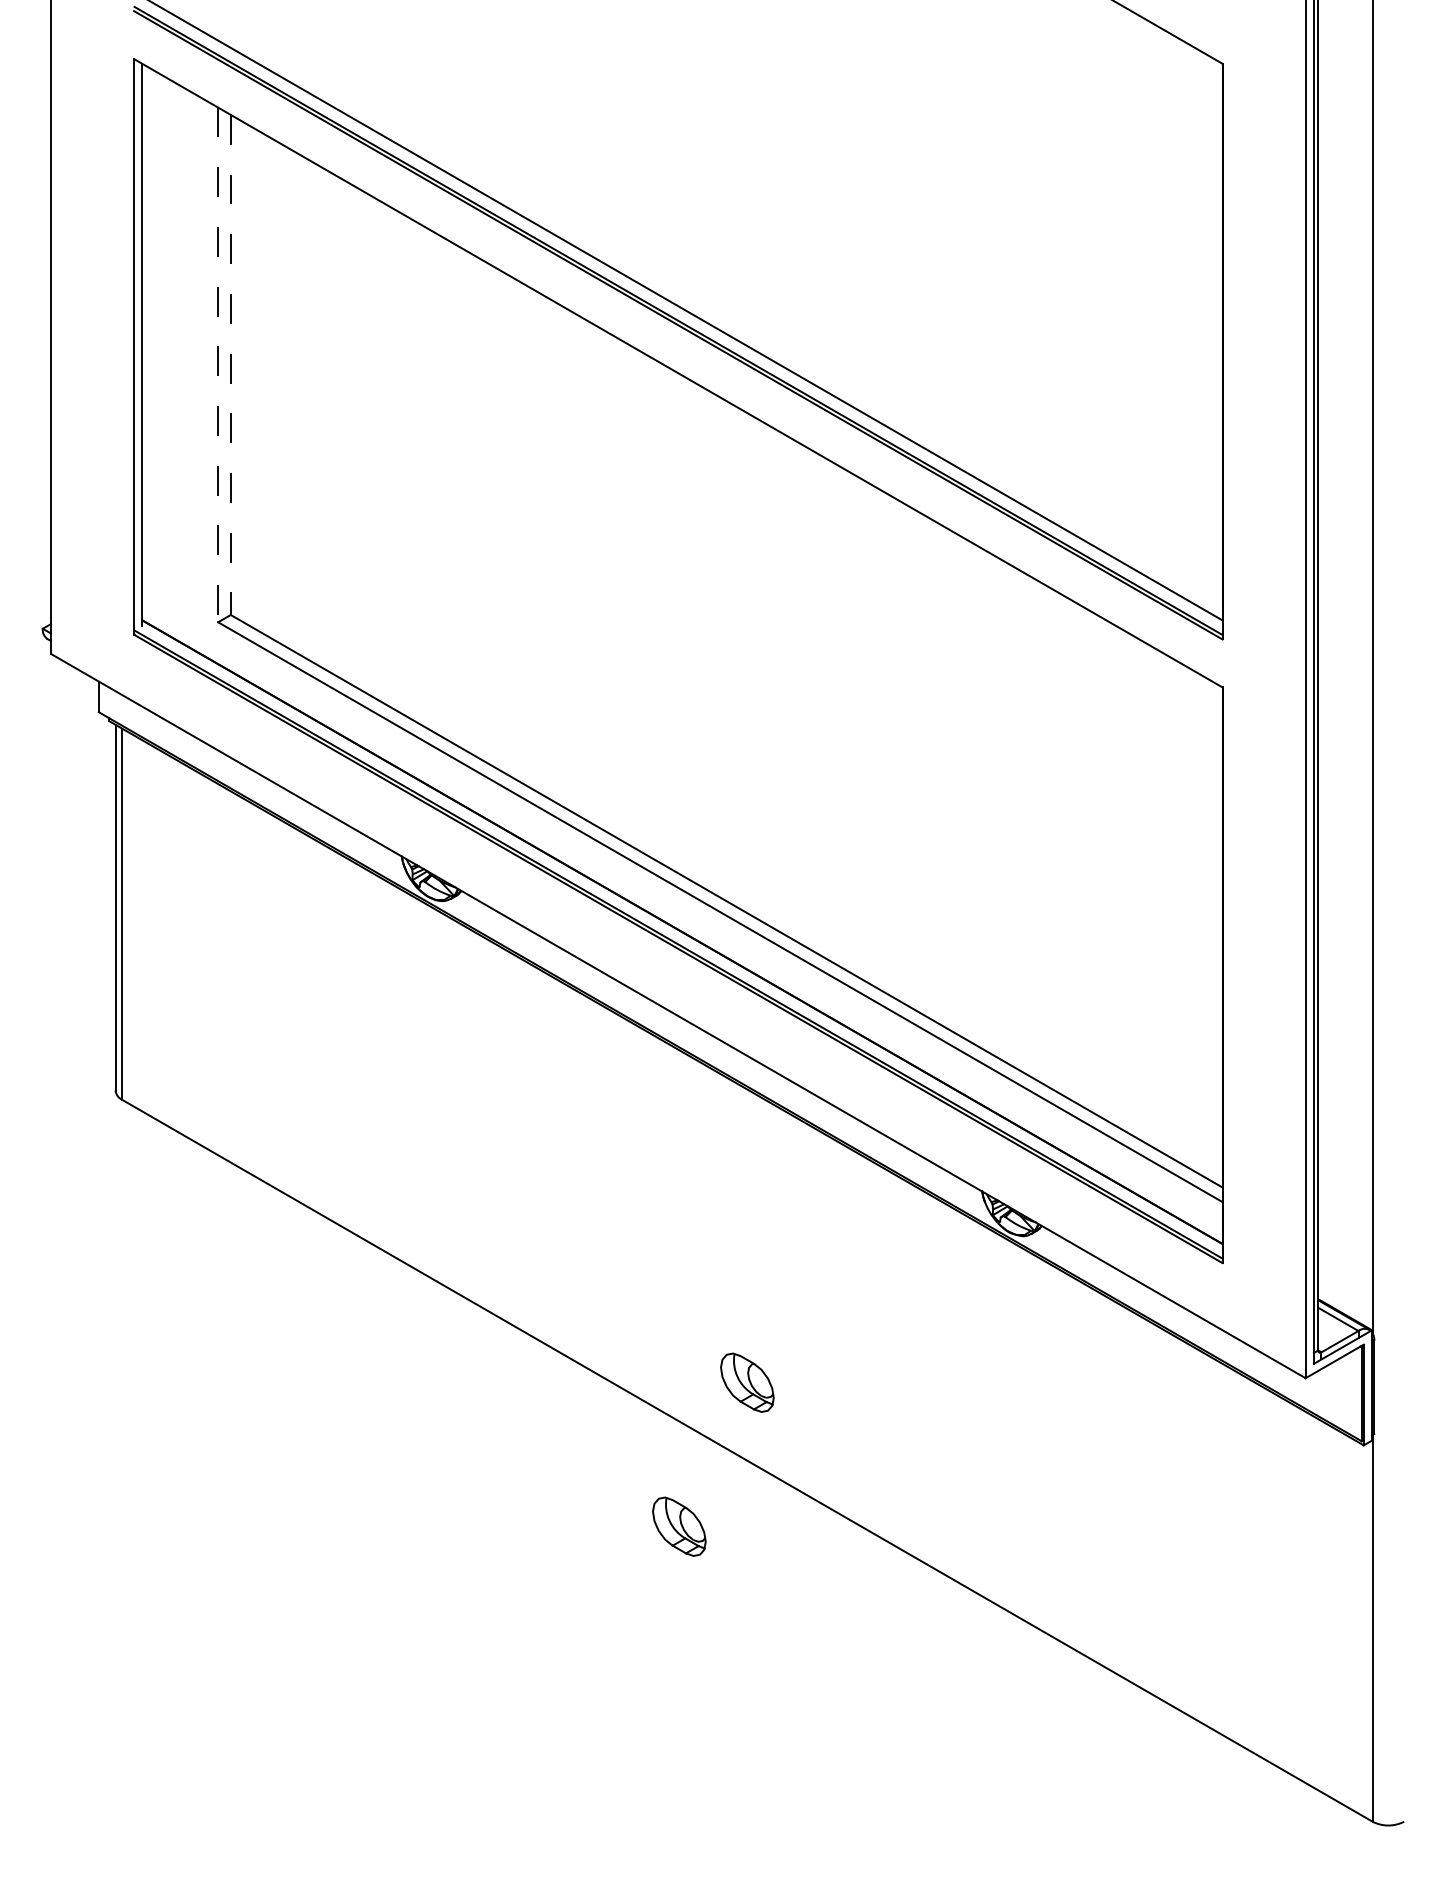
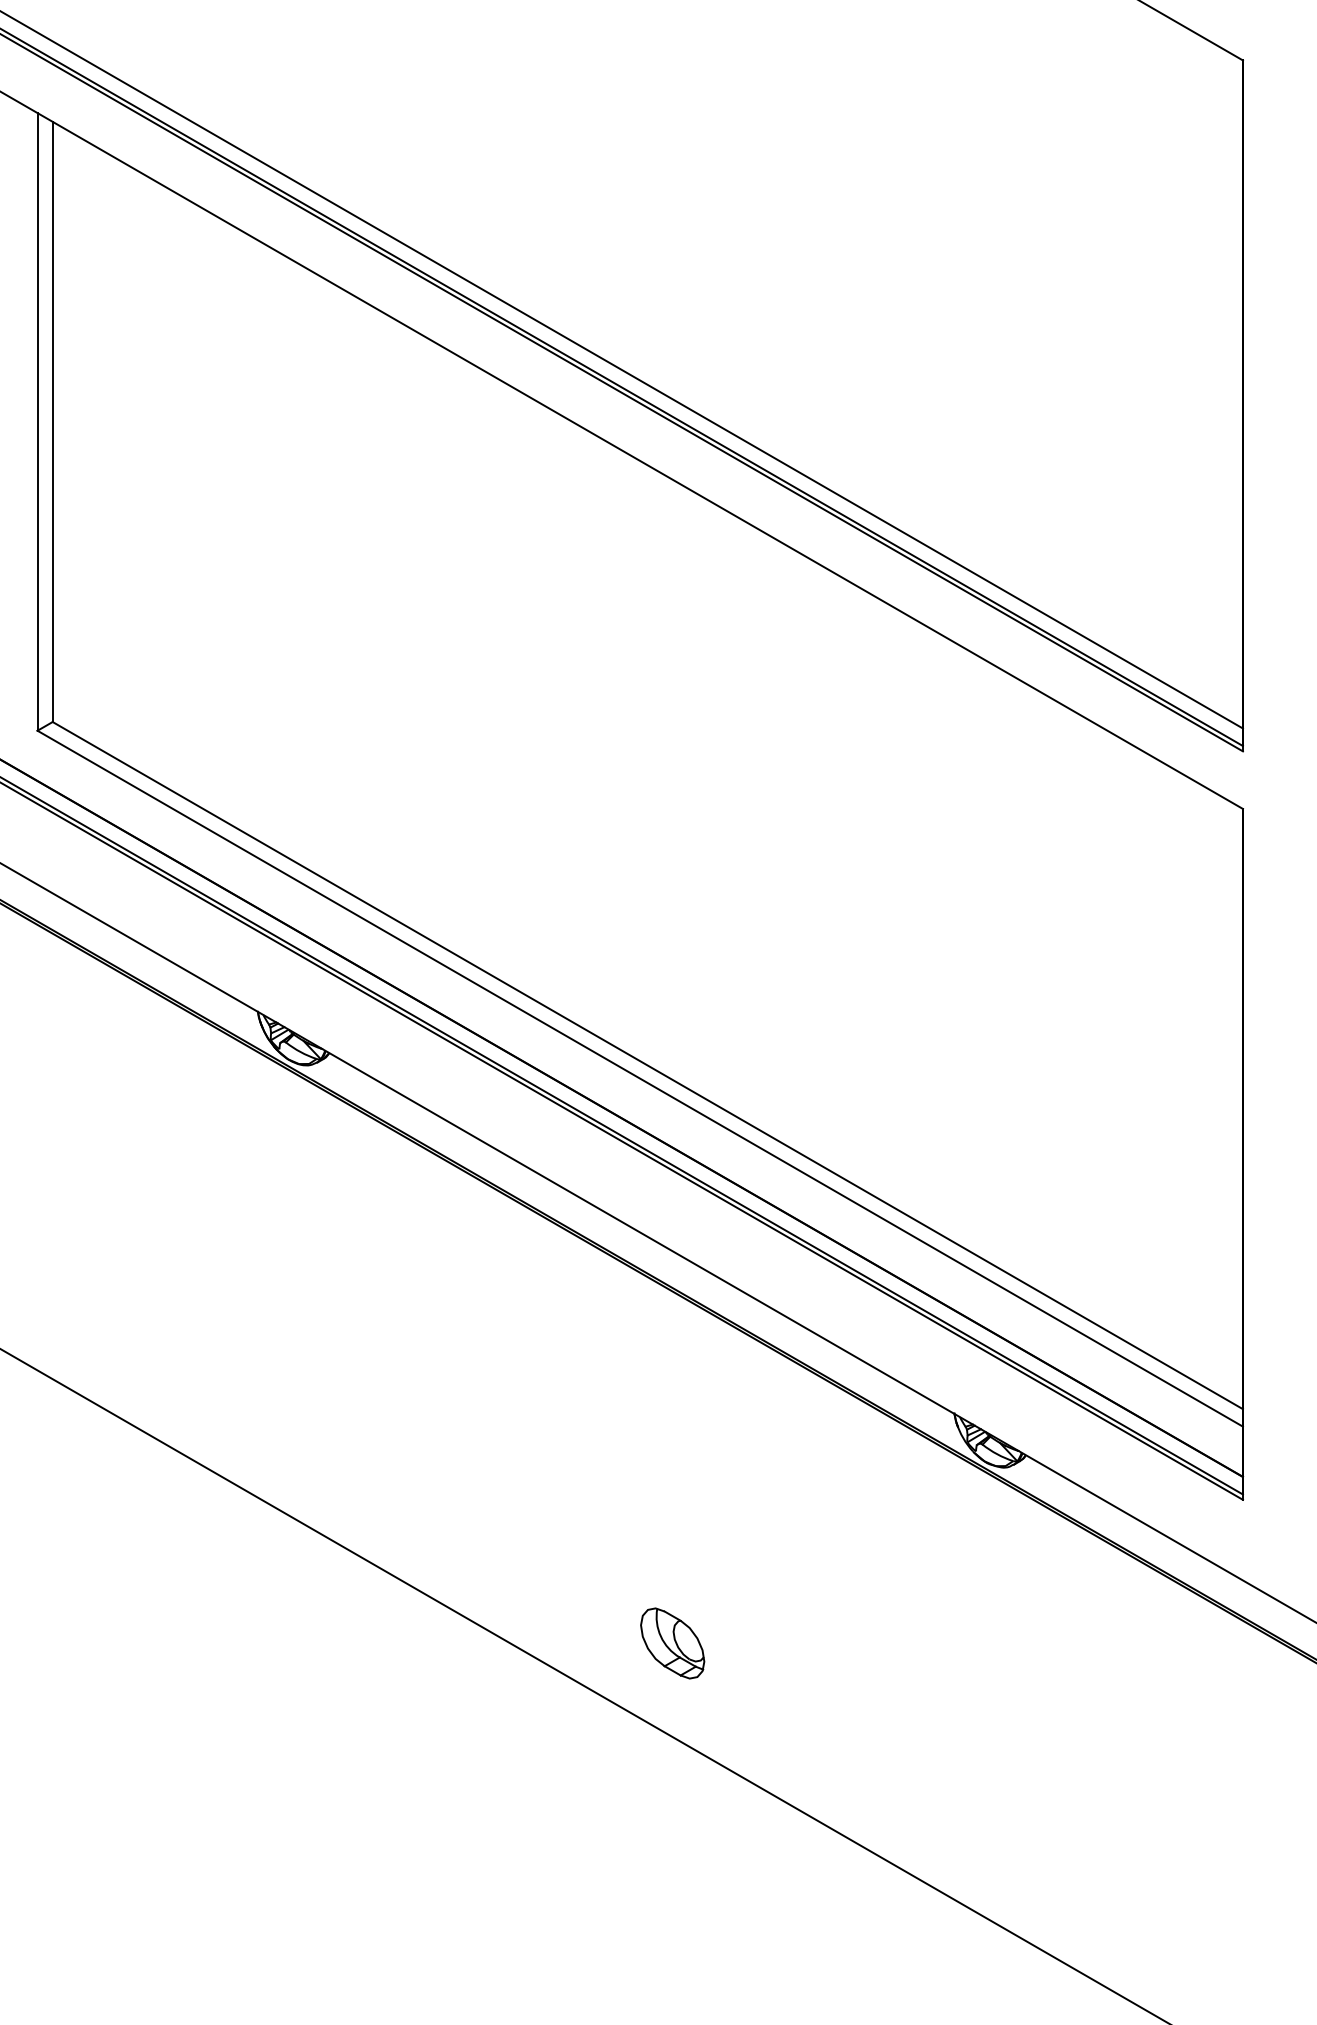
line: (218, 365) -> (37, 422), dashed -> solid
line: (230, 365) -> (52, 422), dashed -> solid
part: (679, 1526) -> (591, 1816), removed

